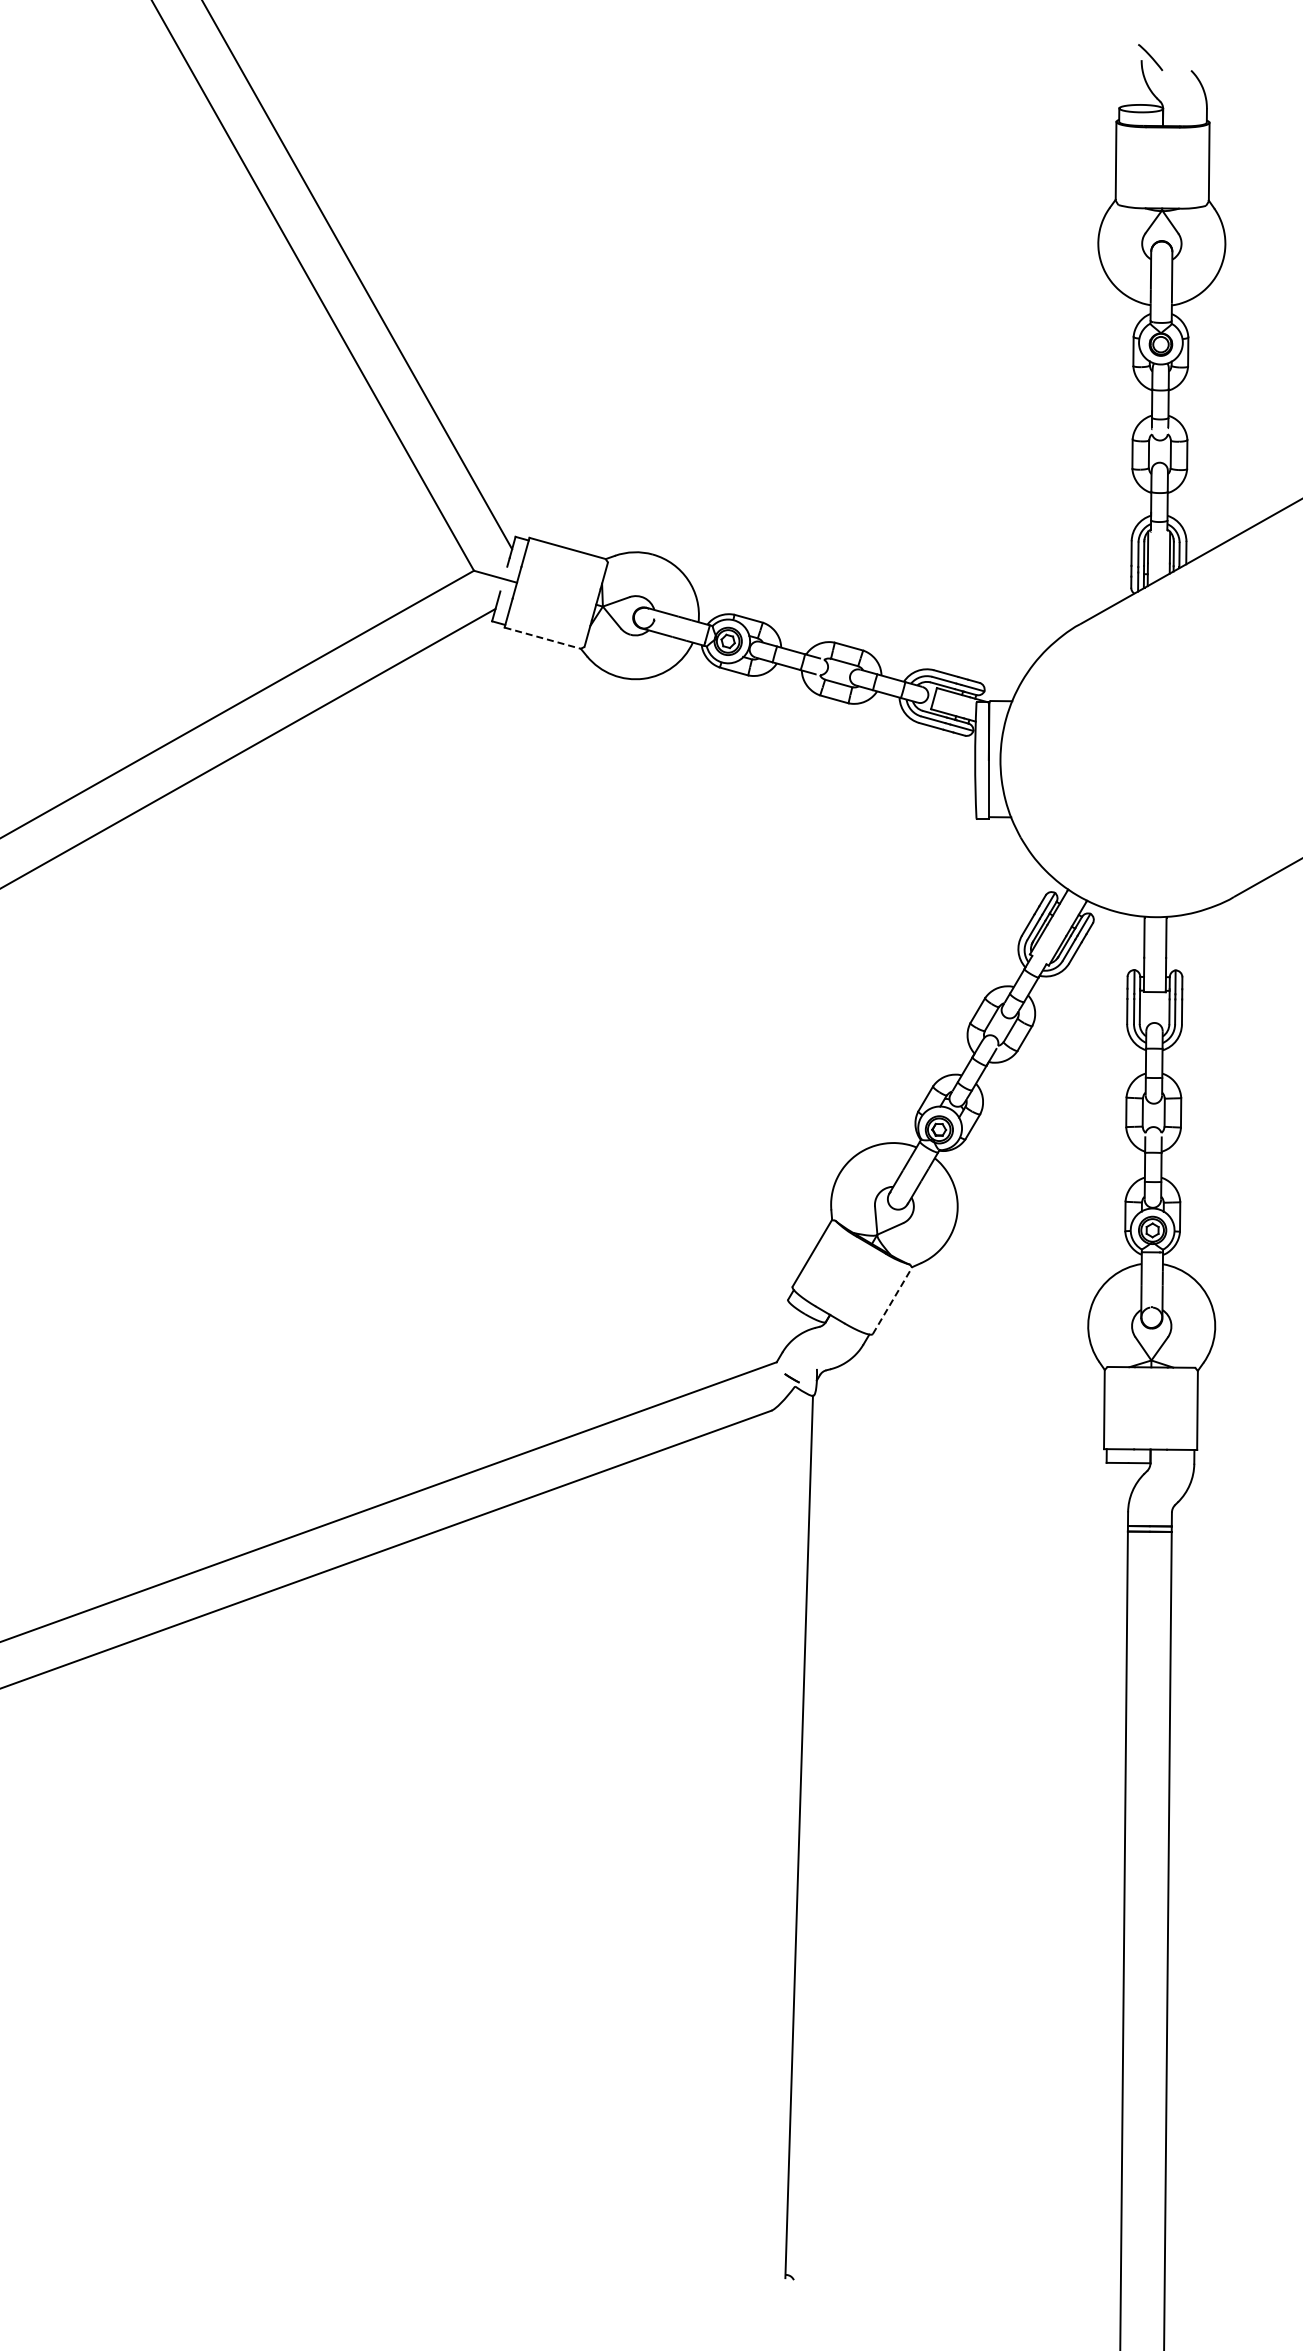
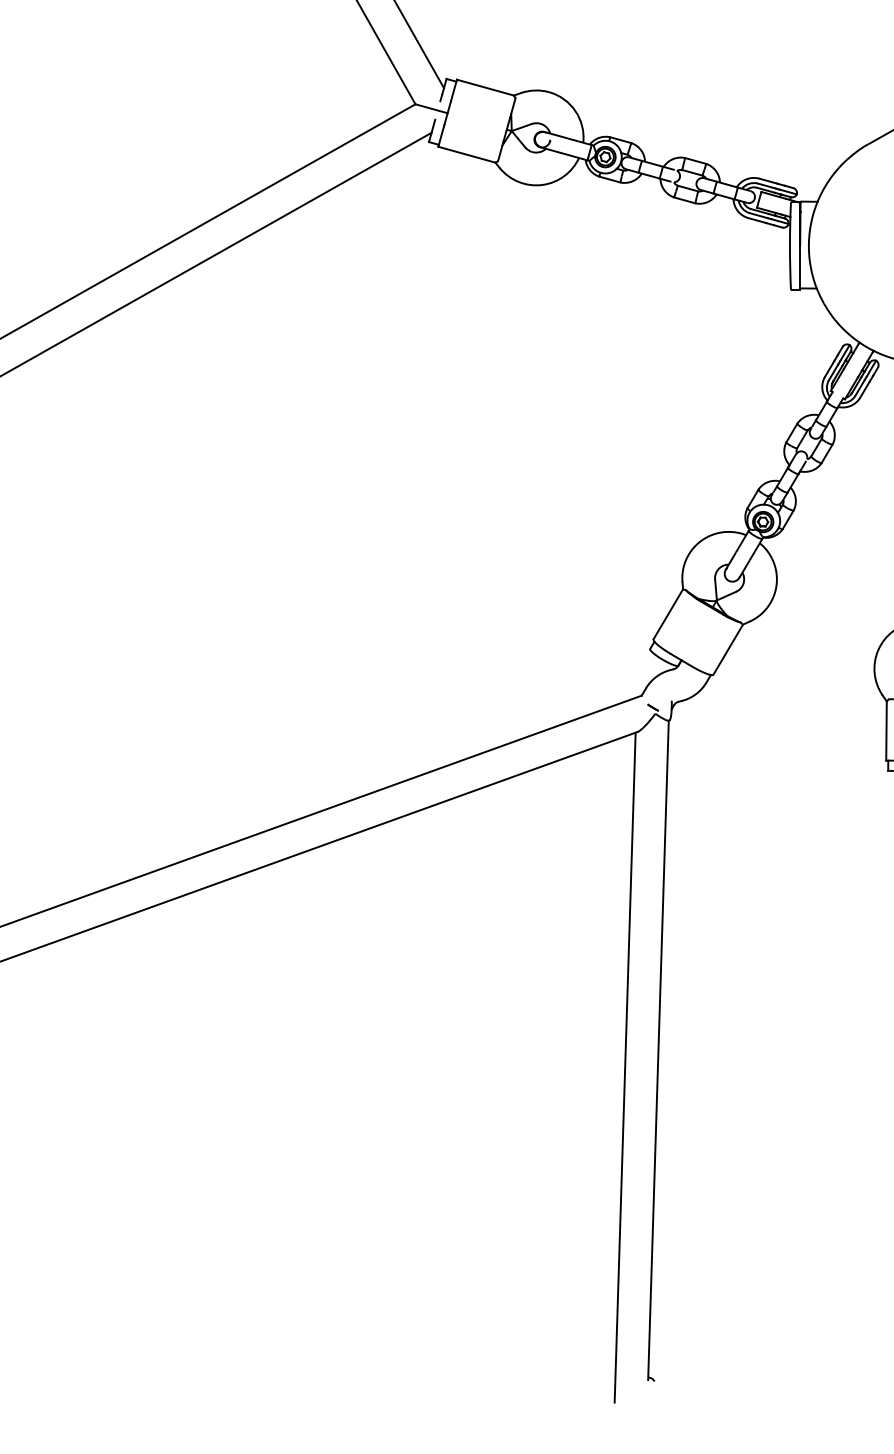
line: (542, 638) -> (466, 154), dashed -> solid
line: (892, 1300) -> (728, 649), dashed -> solid
line: (754, 1859) -> (625, 1067), added

